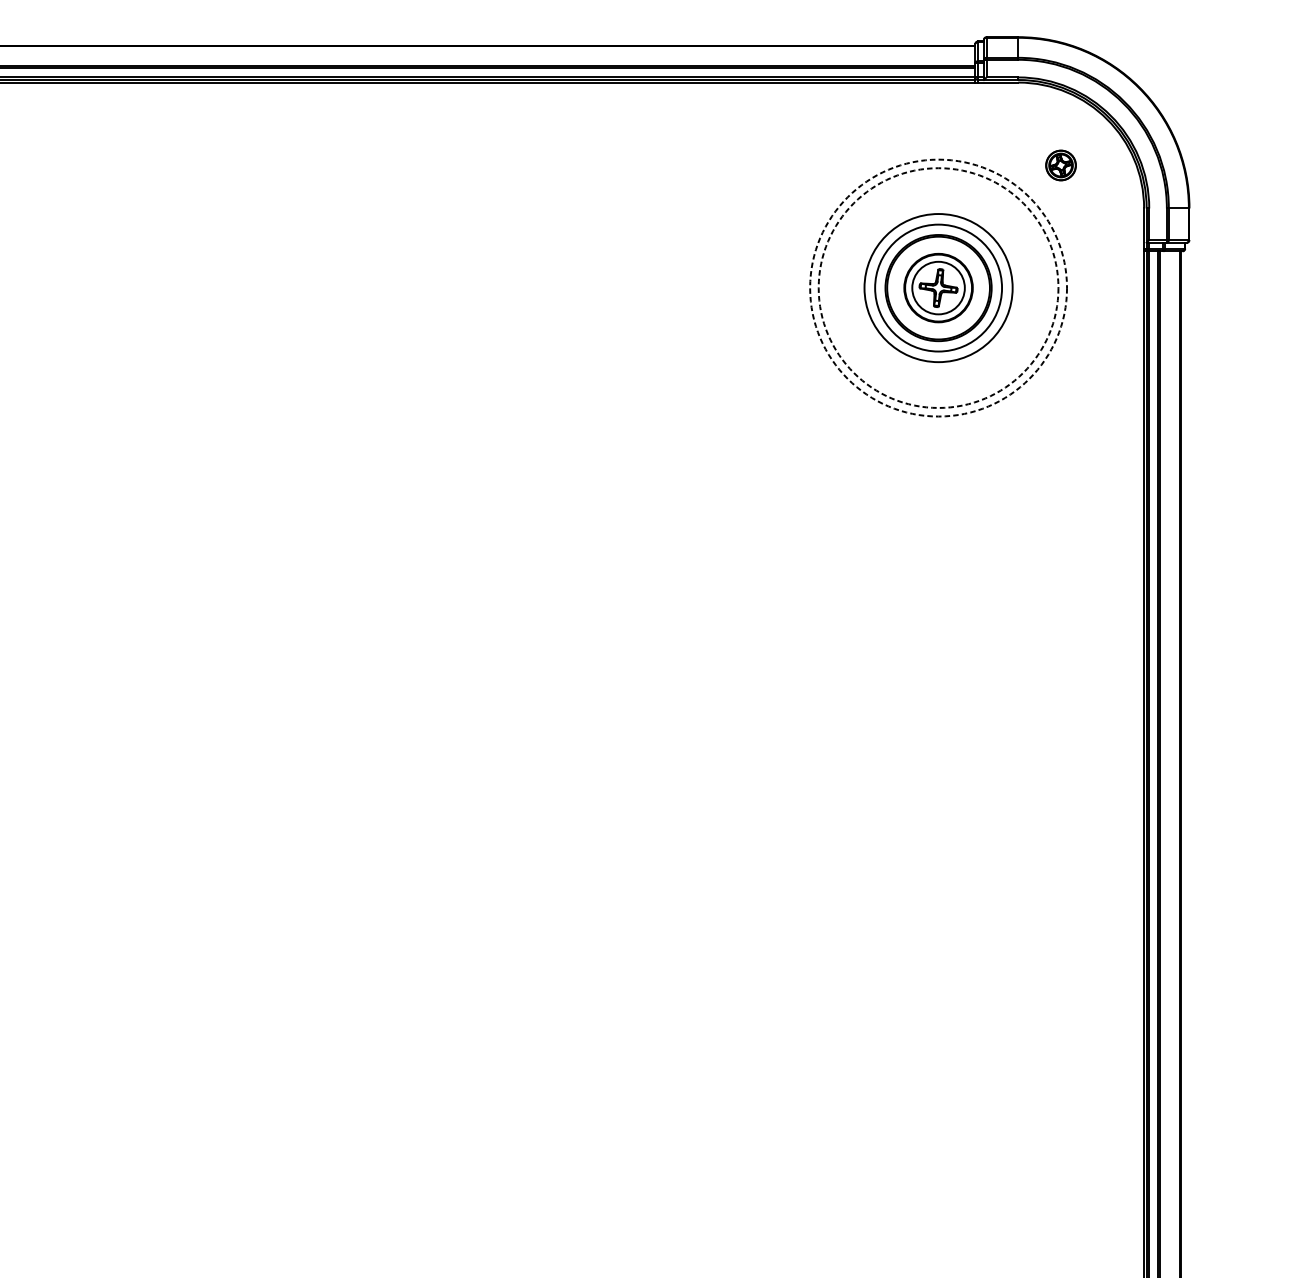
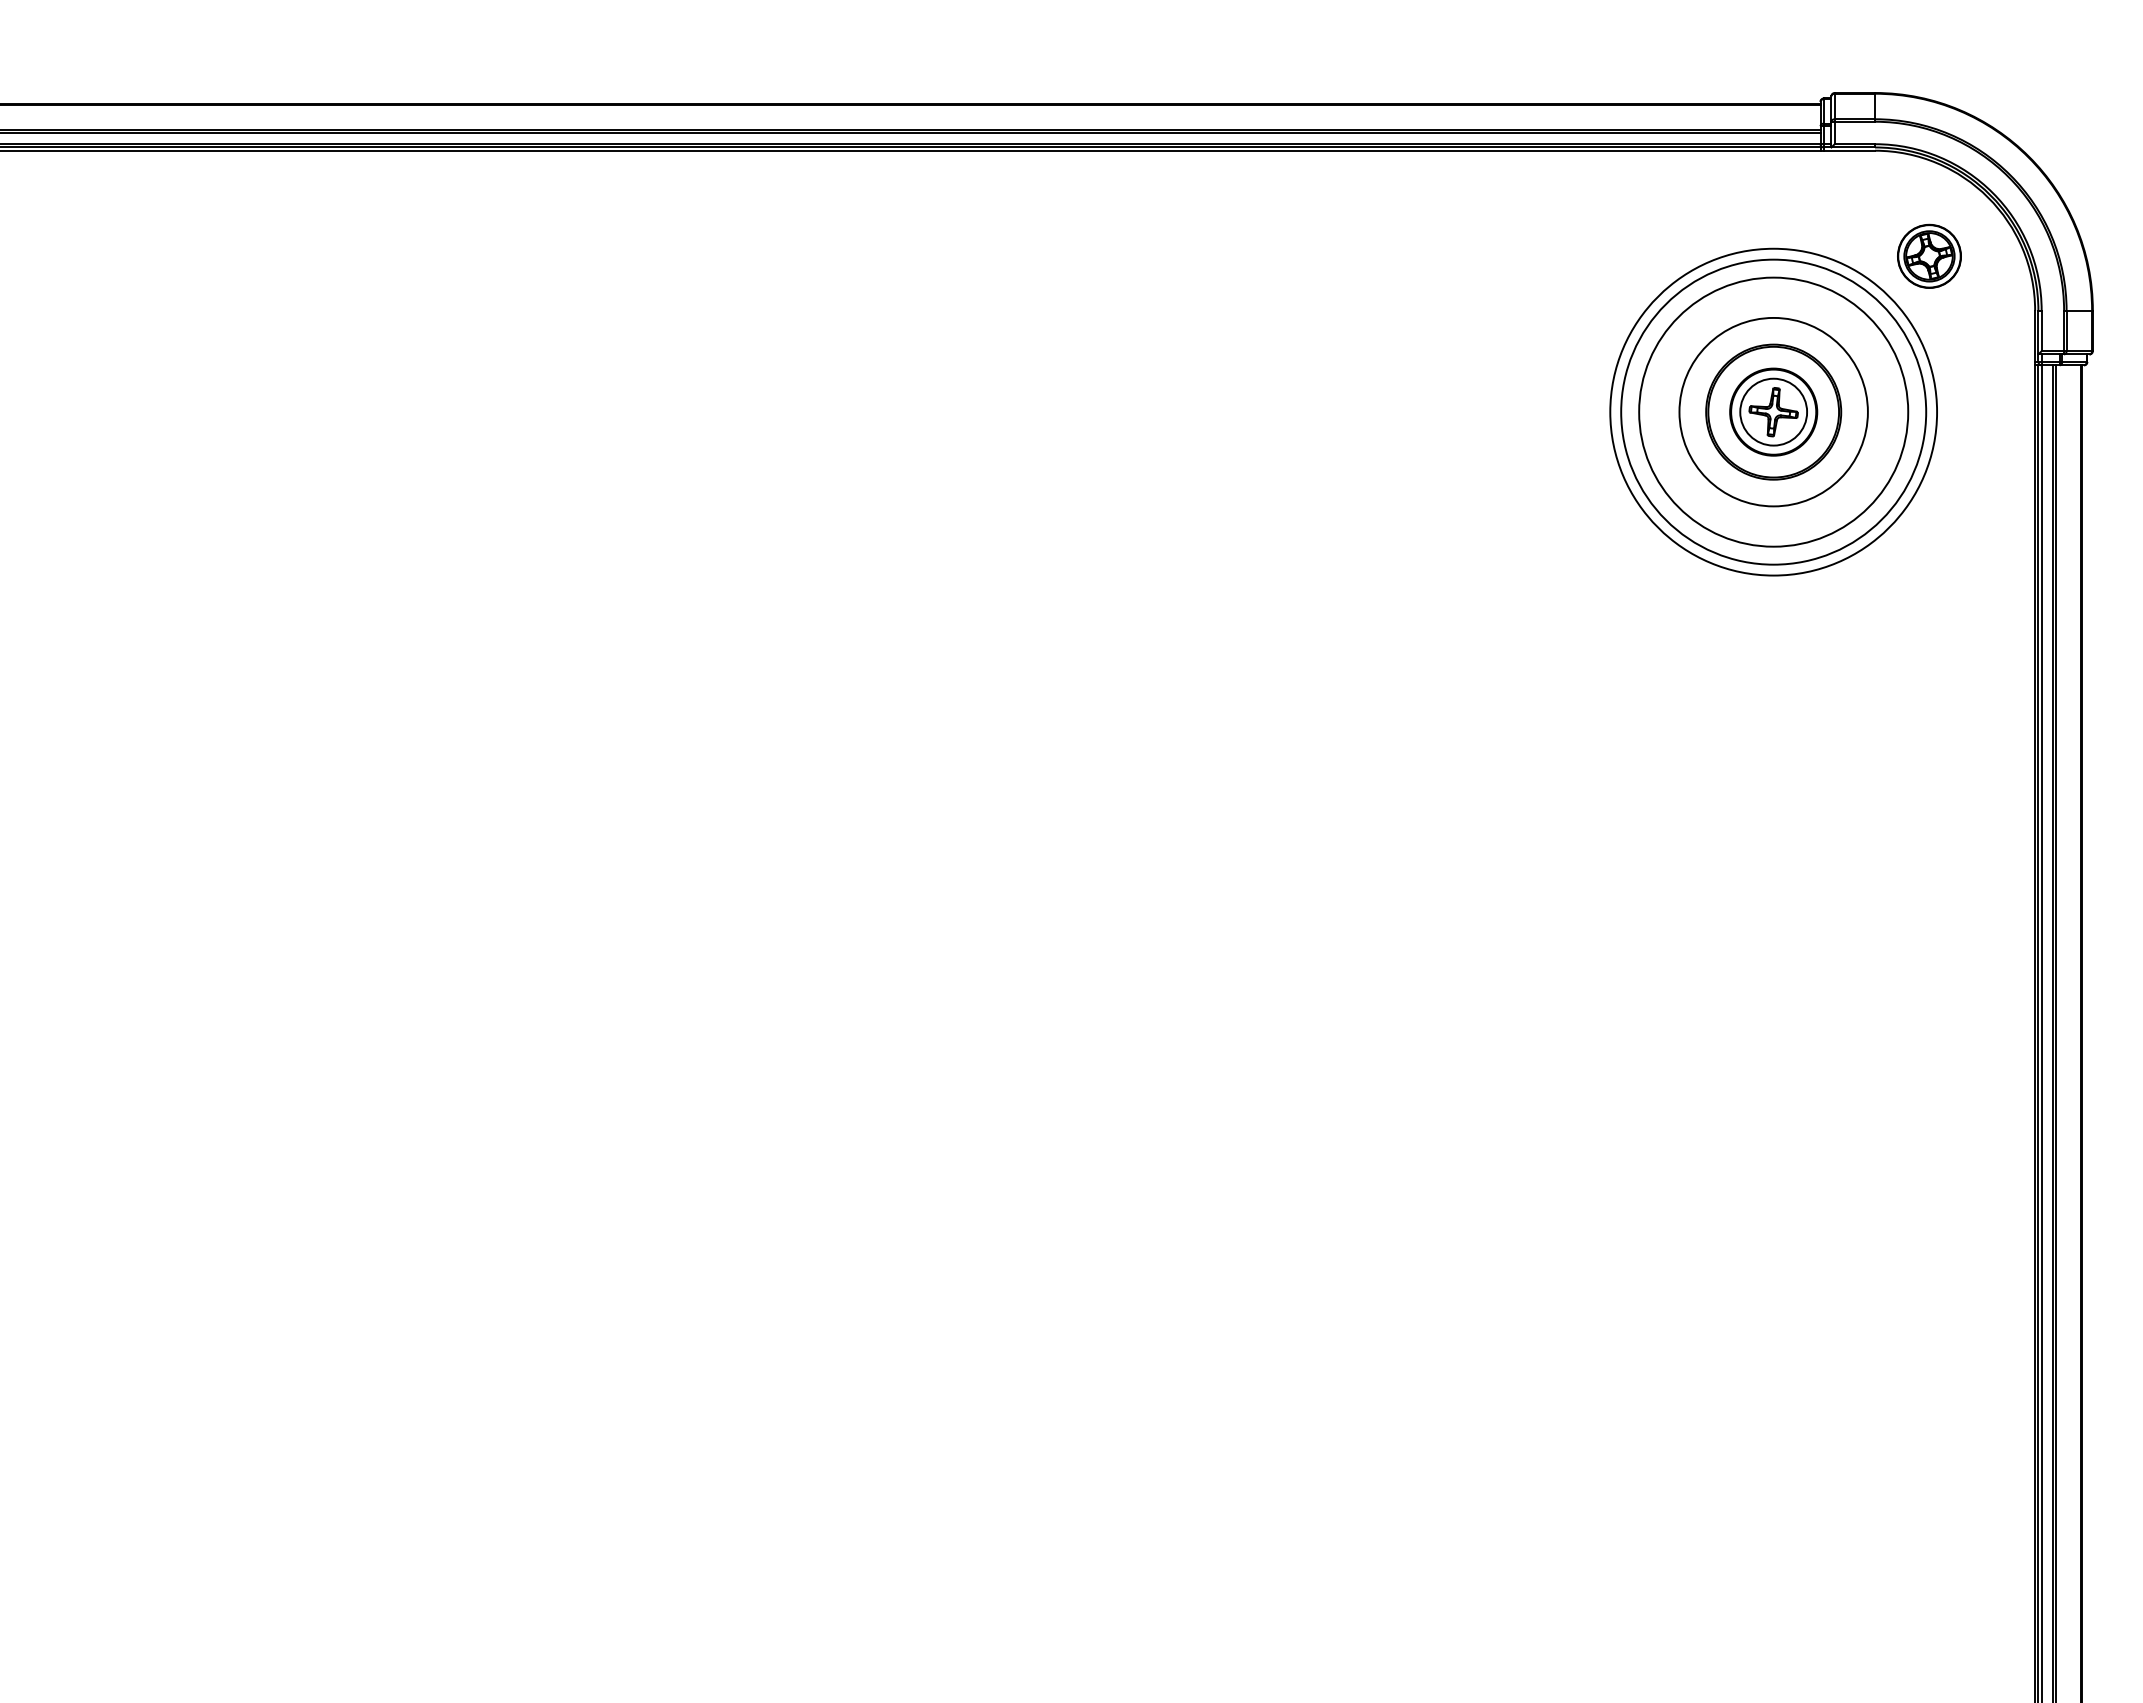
part: (1061, 164) -> (1929, 255), size x1.67
circle: (938, 287) -> (1773, 411), dashed -> solid
circle: (938, 287) -> (1773, 411), dashed -> solid
circle: (938, 287) -> (1773, 411), size x1.67

